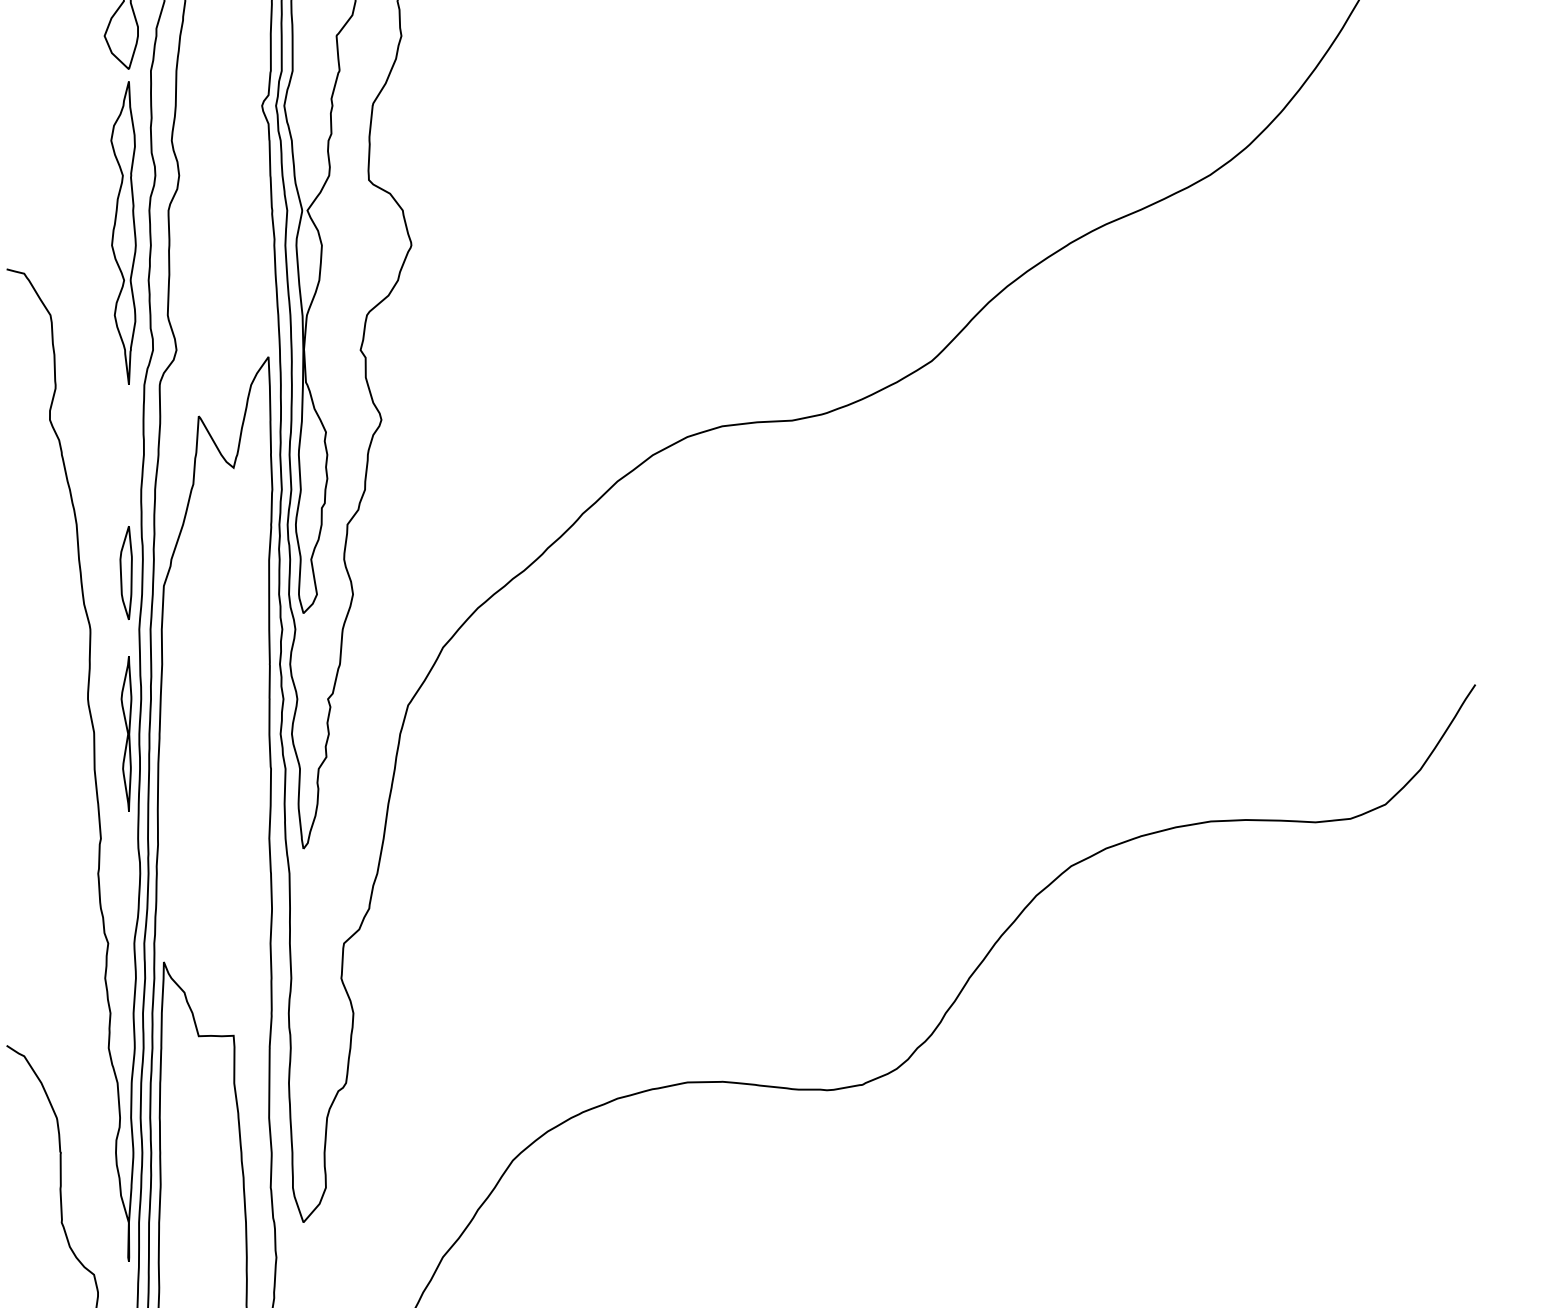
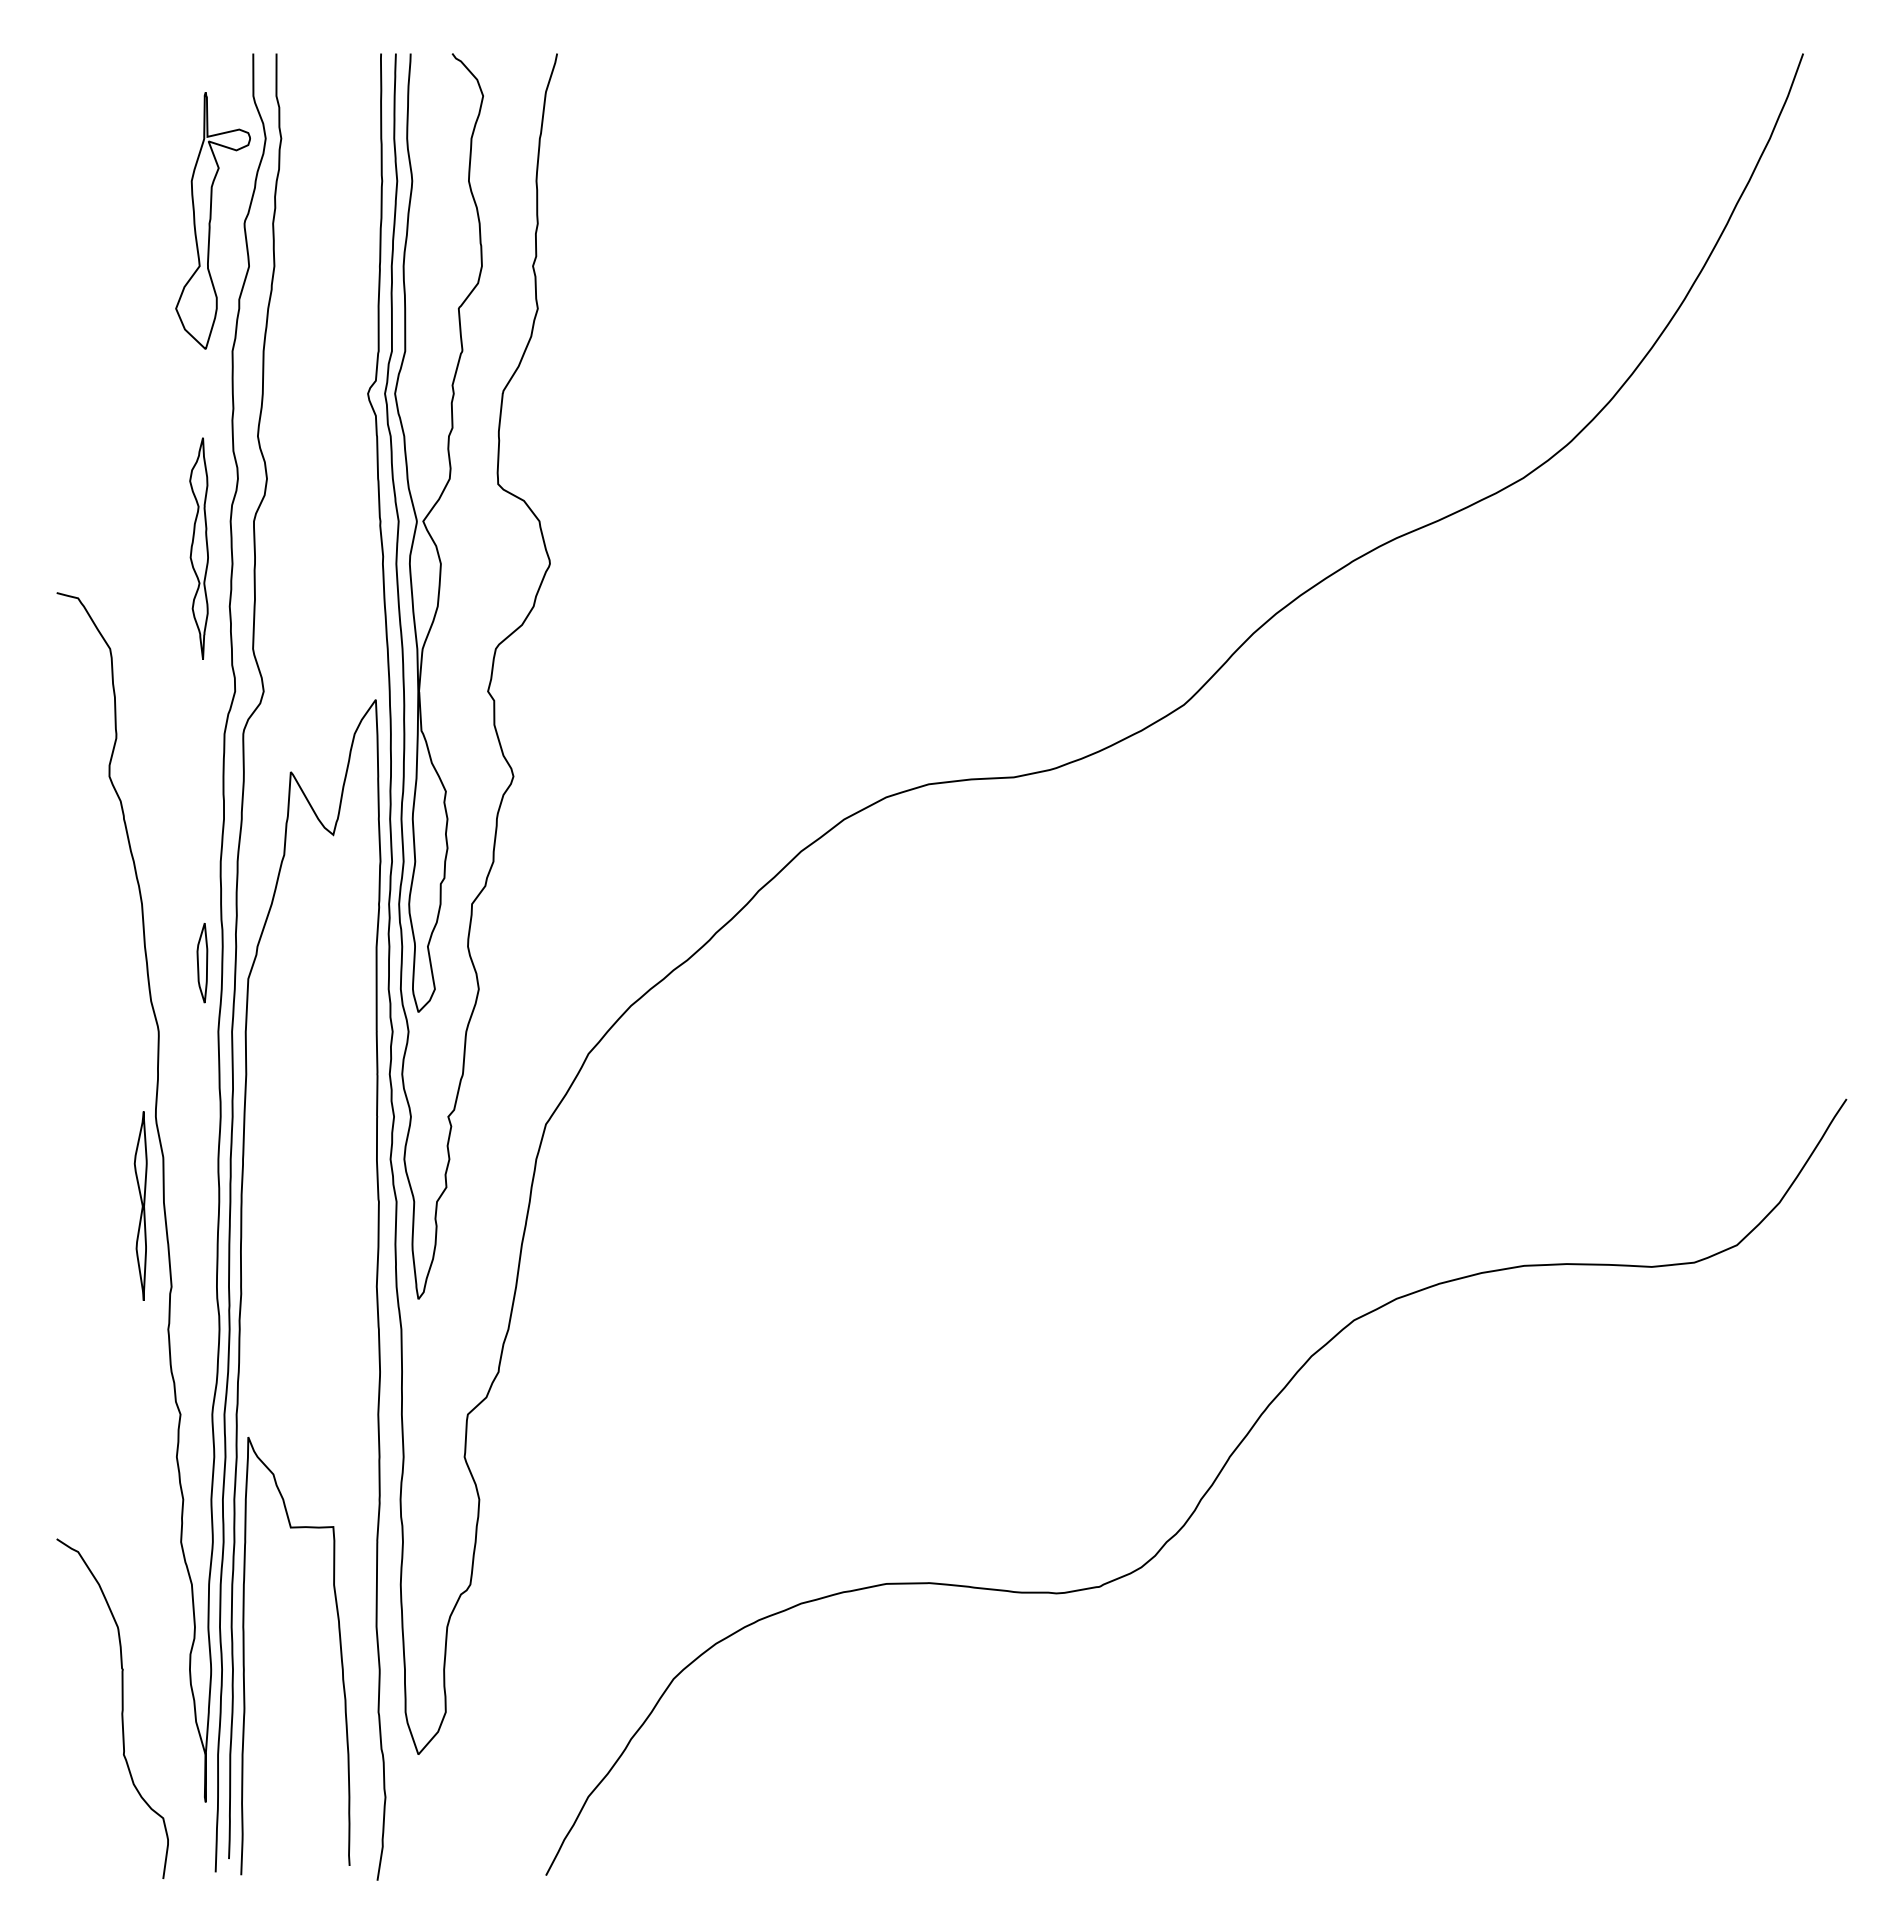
part: (123, 232) -> (198, 548), size x0.6
part: (126, 572) -> (202, 962), size x0.7
part: (126, 733) -> (140, 1205), moved

